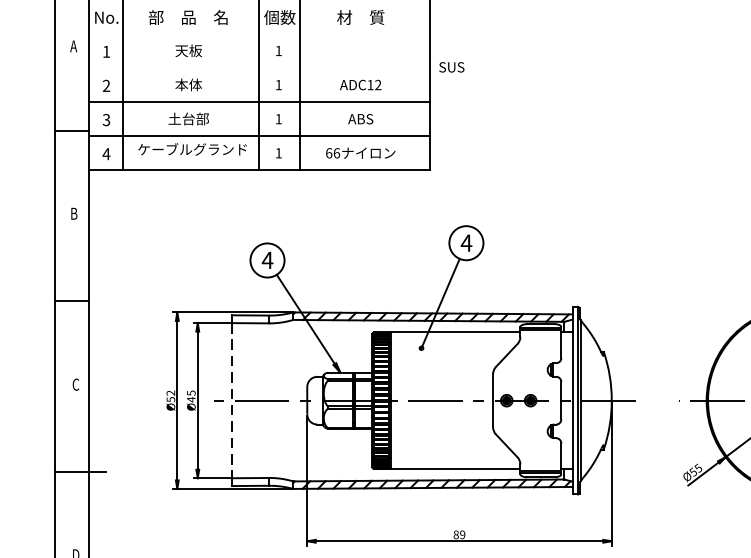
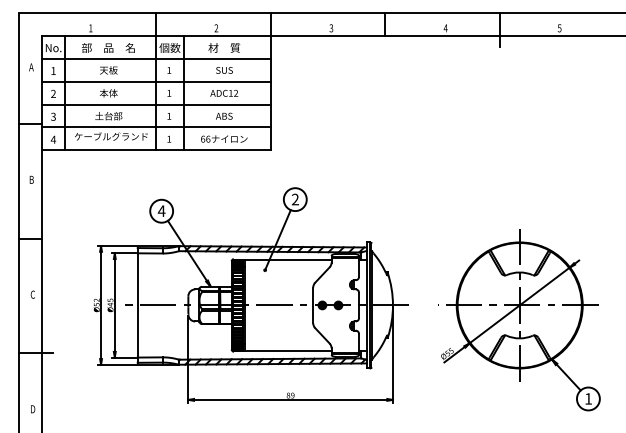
line: (258, 33) -> (155, 58), added
line: (258, 67) -> (155, 81), added
text: (451, 67) -> (224, 70), moved
text: (466, 243) -> (295, 199), 4 -> 2
line: (231, 400) -> (137, 305), dashed -> solid

